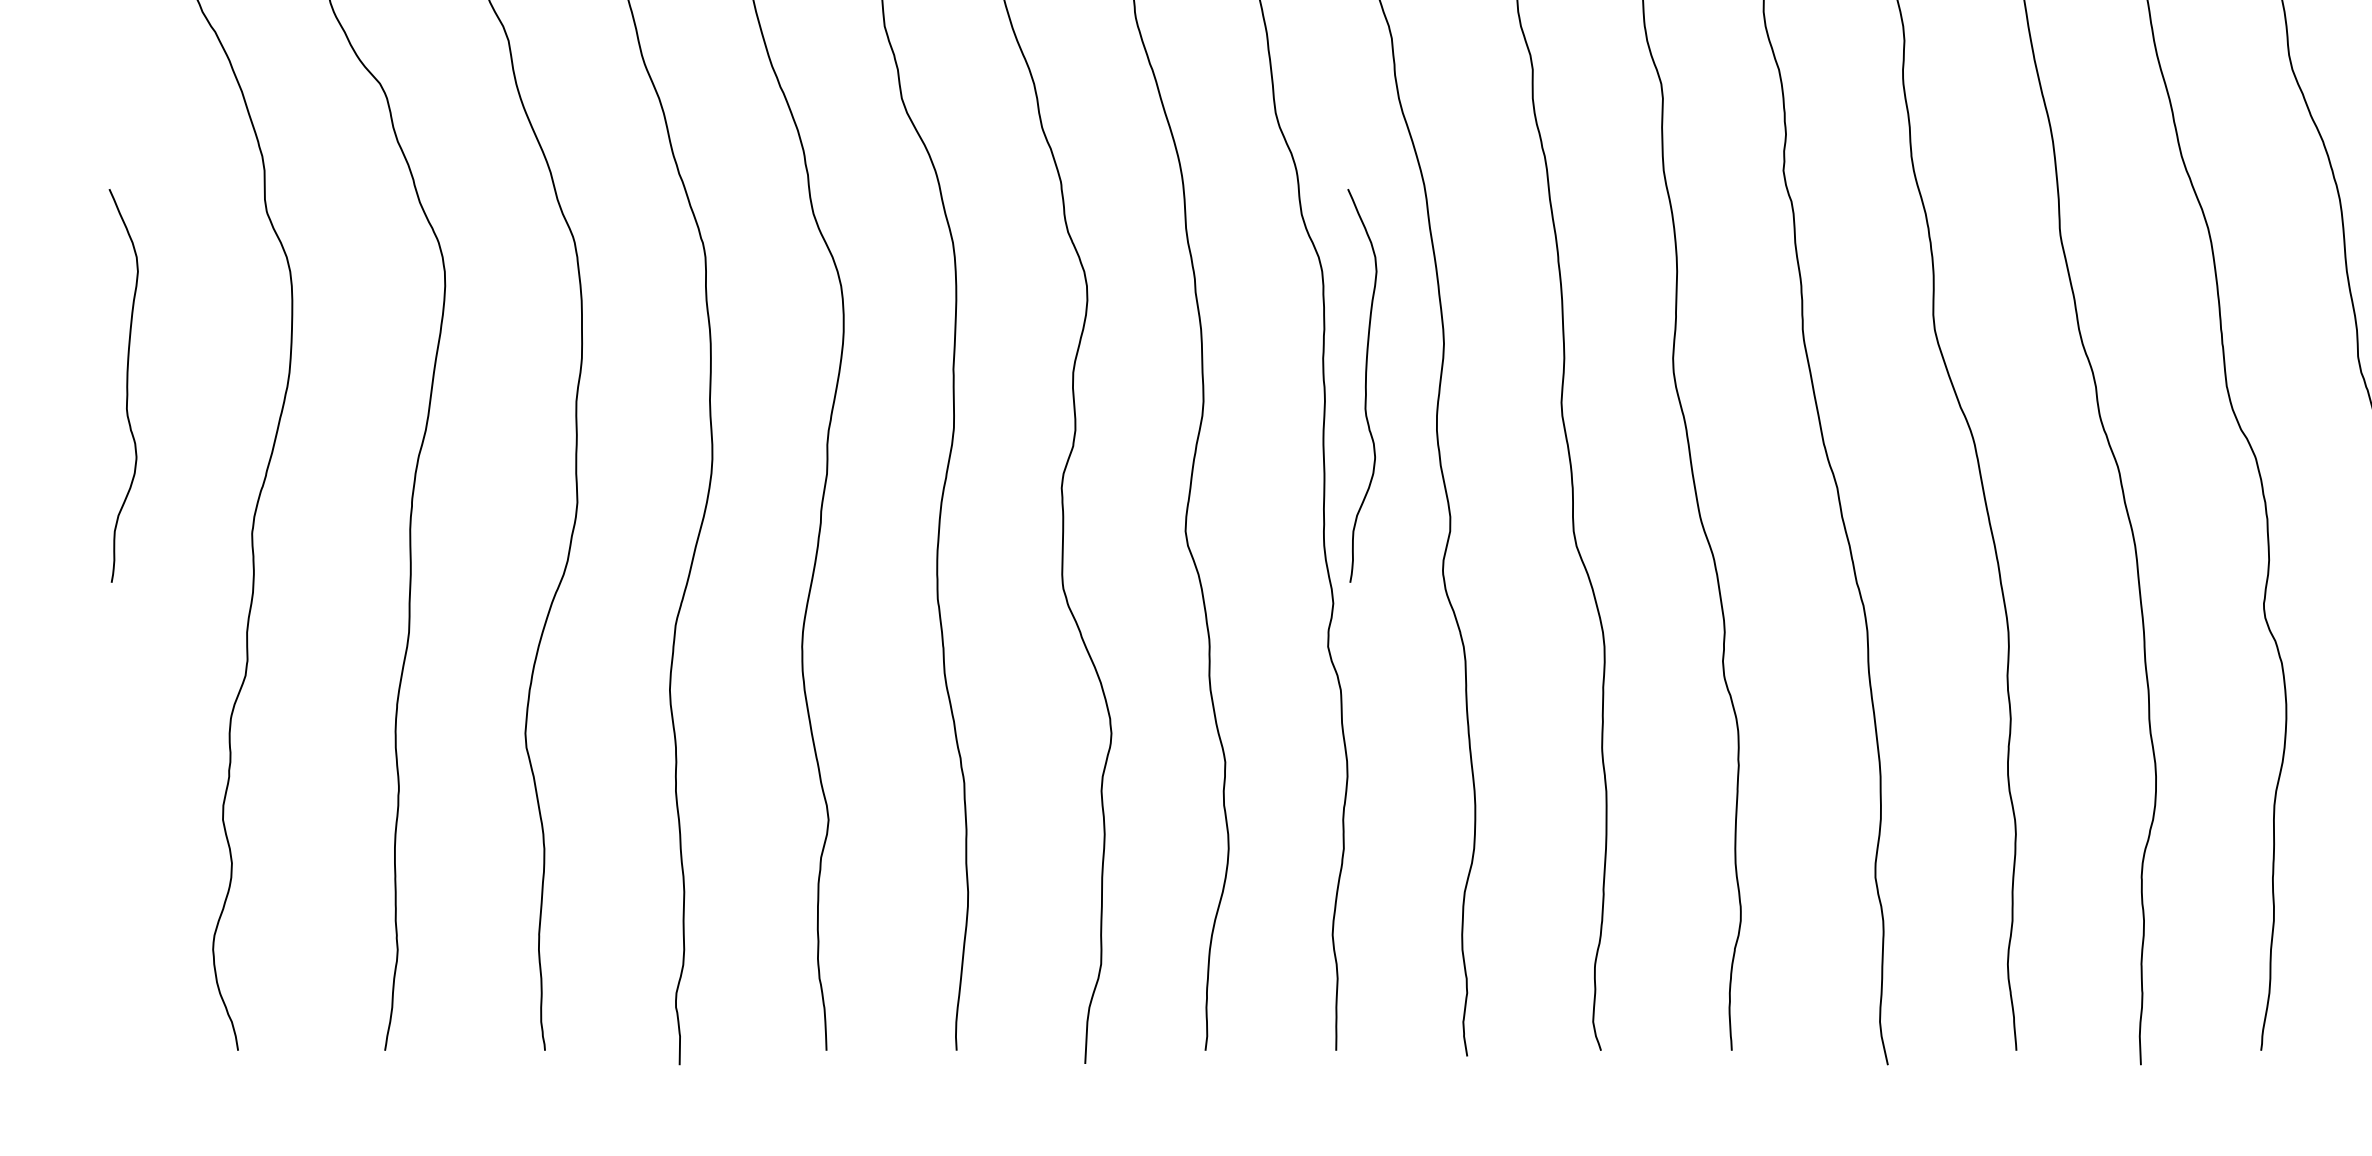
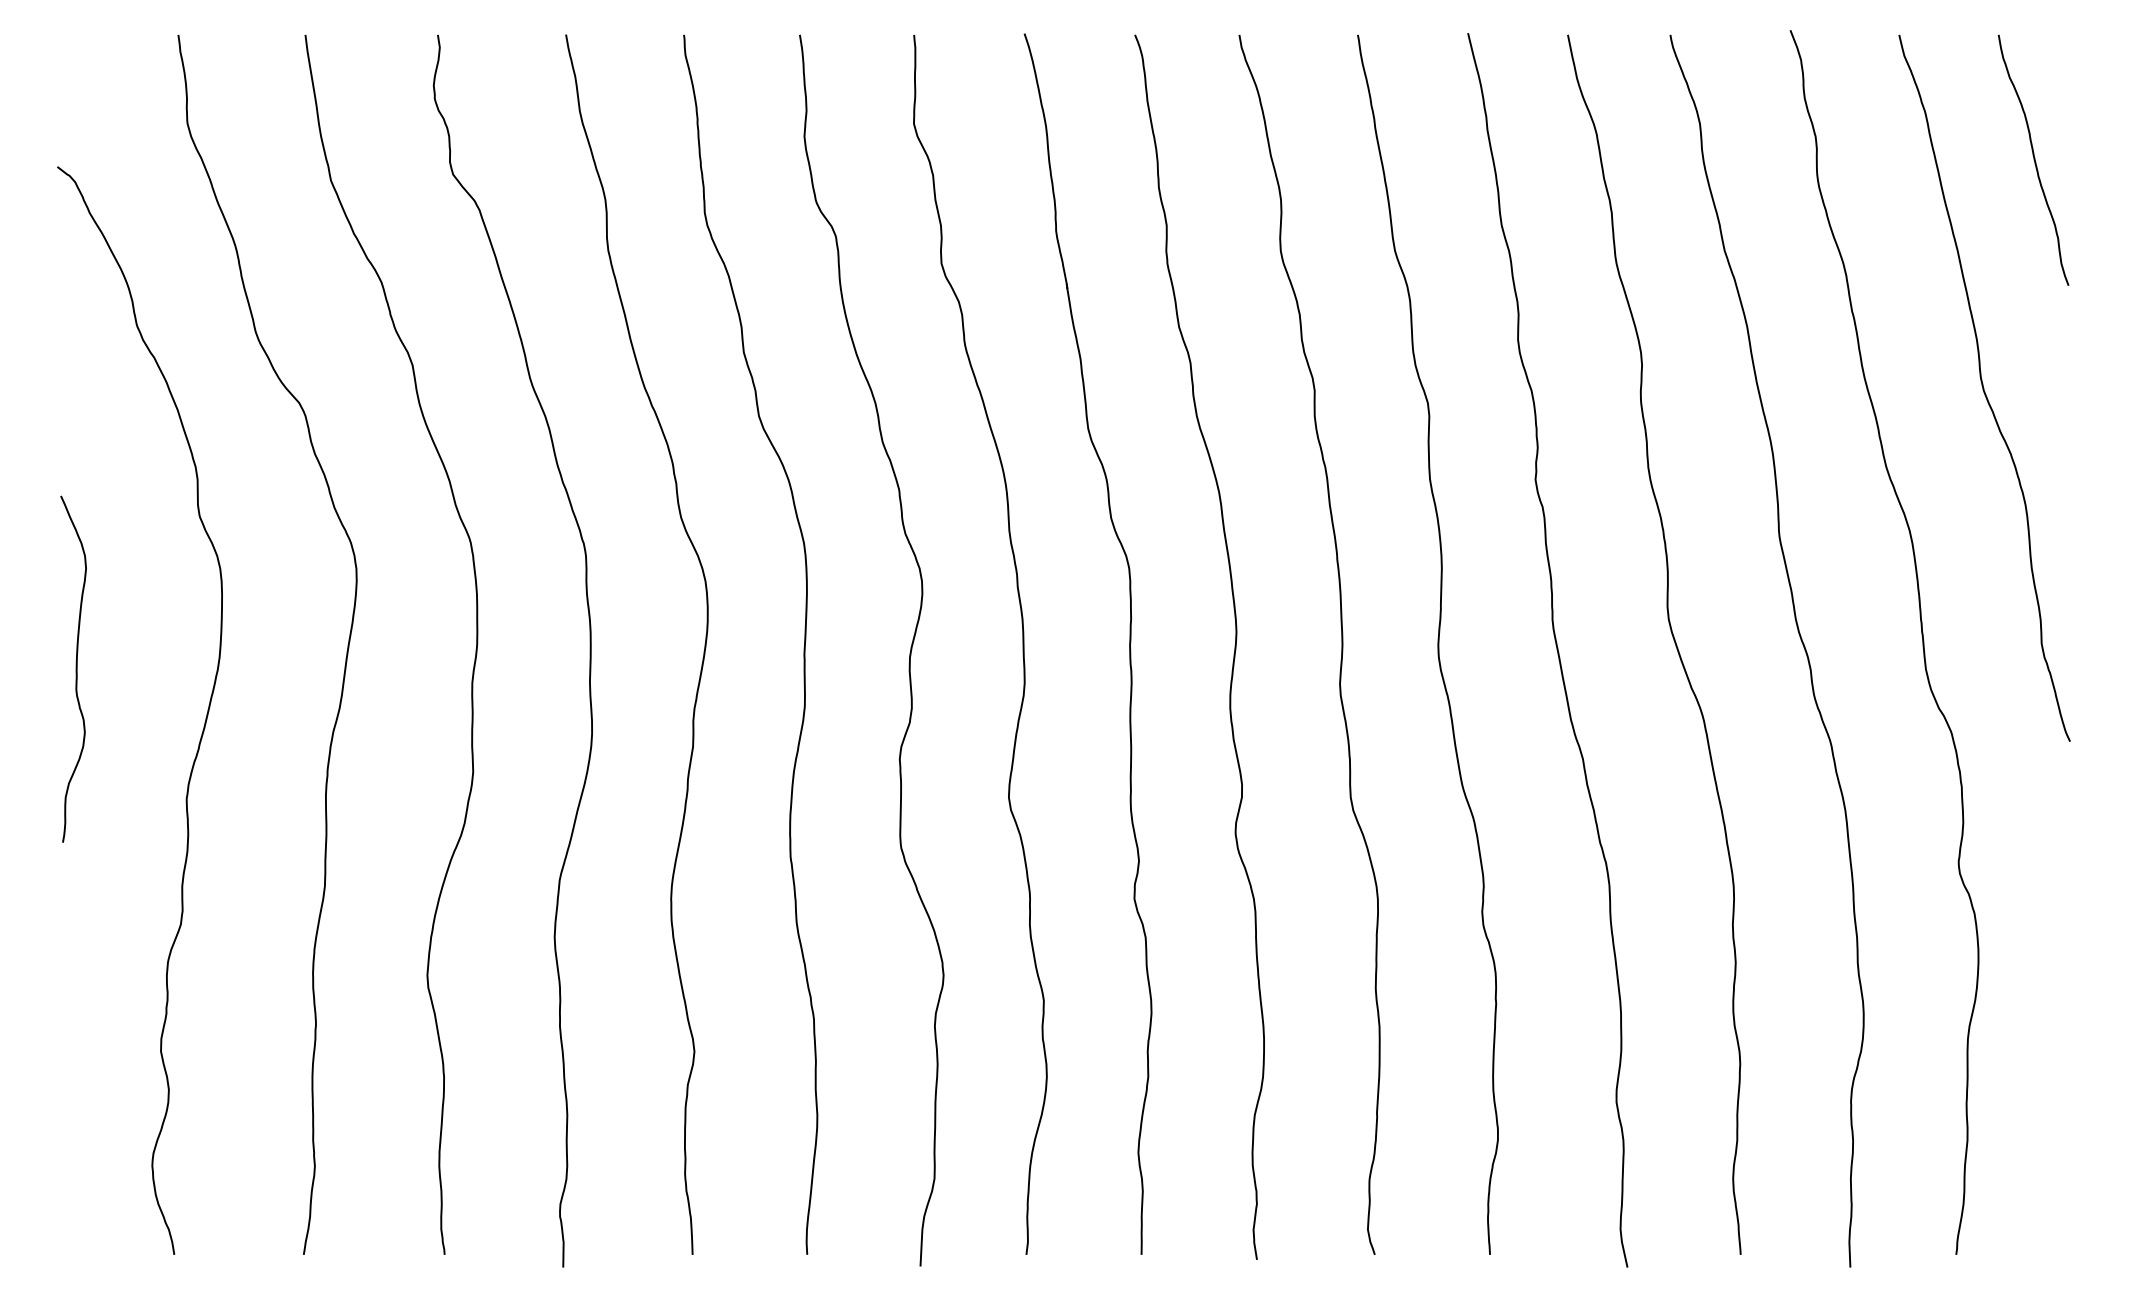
curve: (1364, 385) -> (1166, 668), removed

